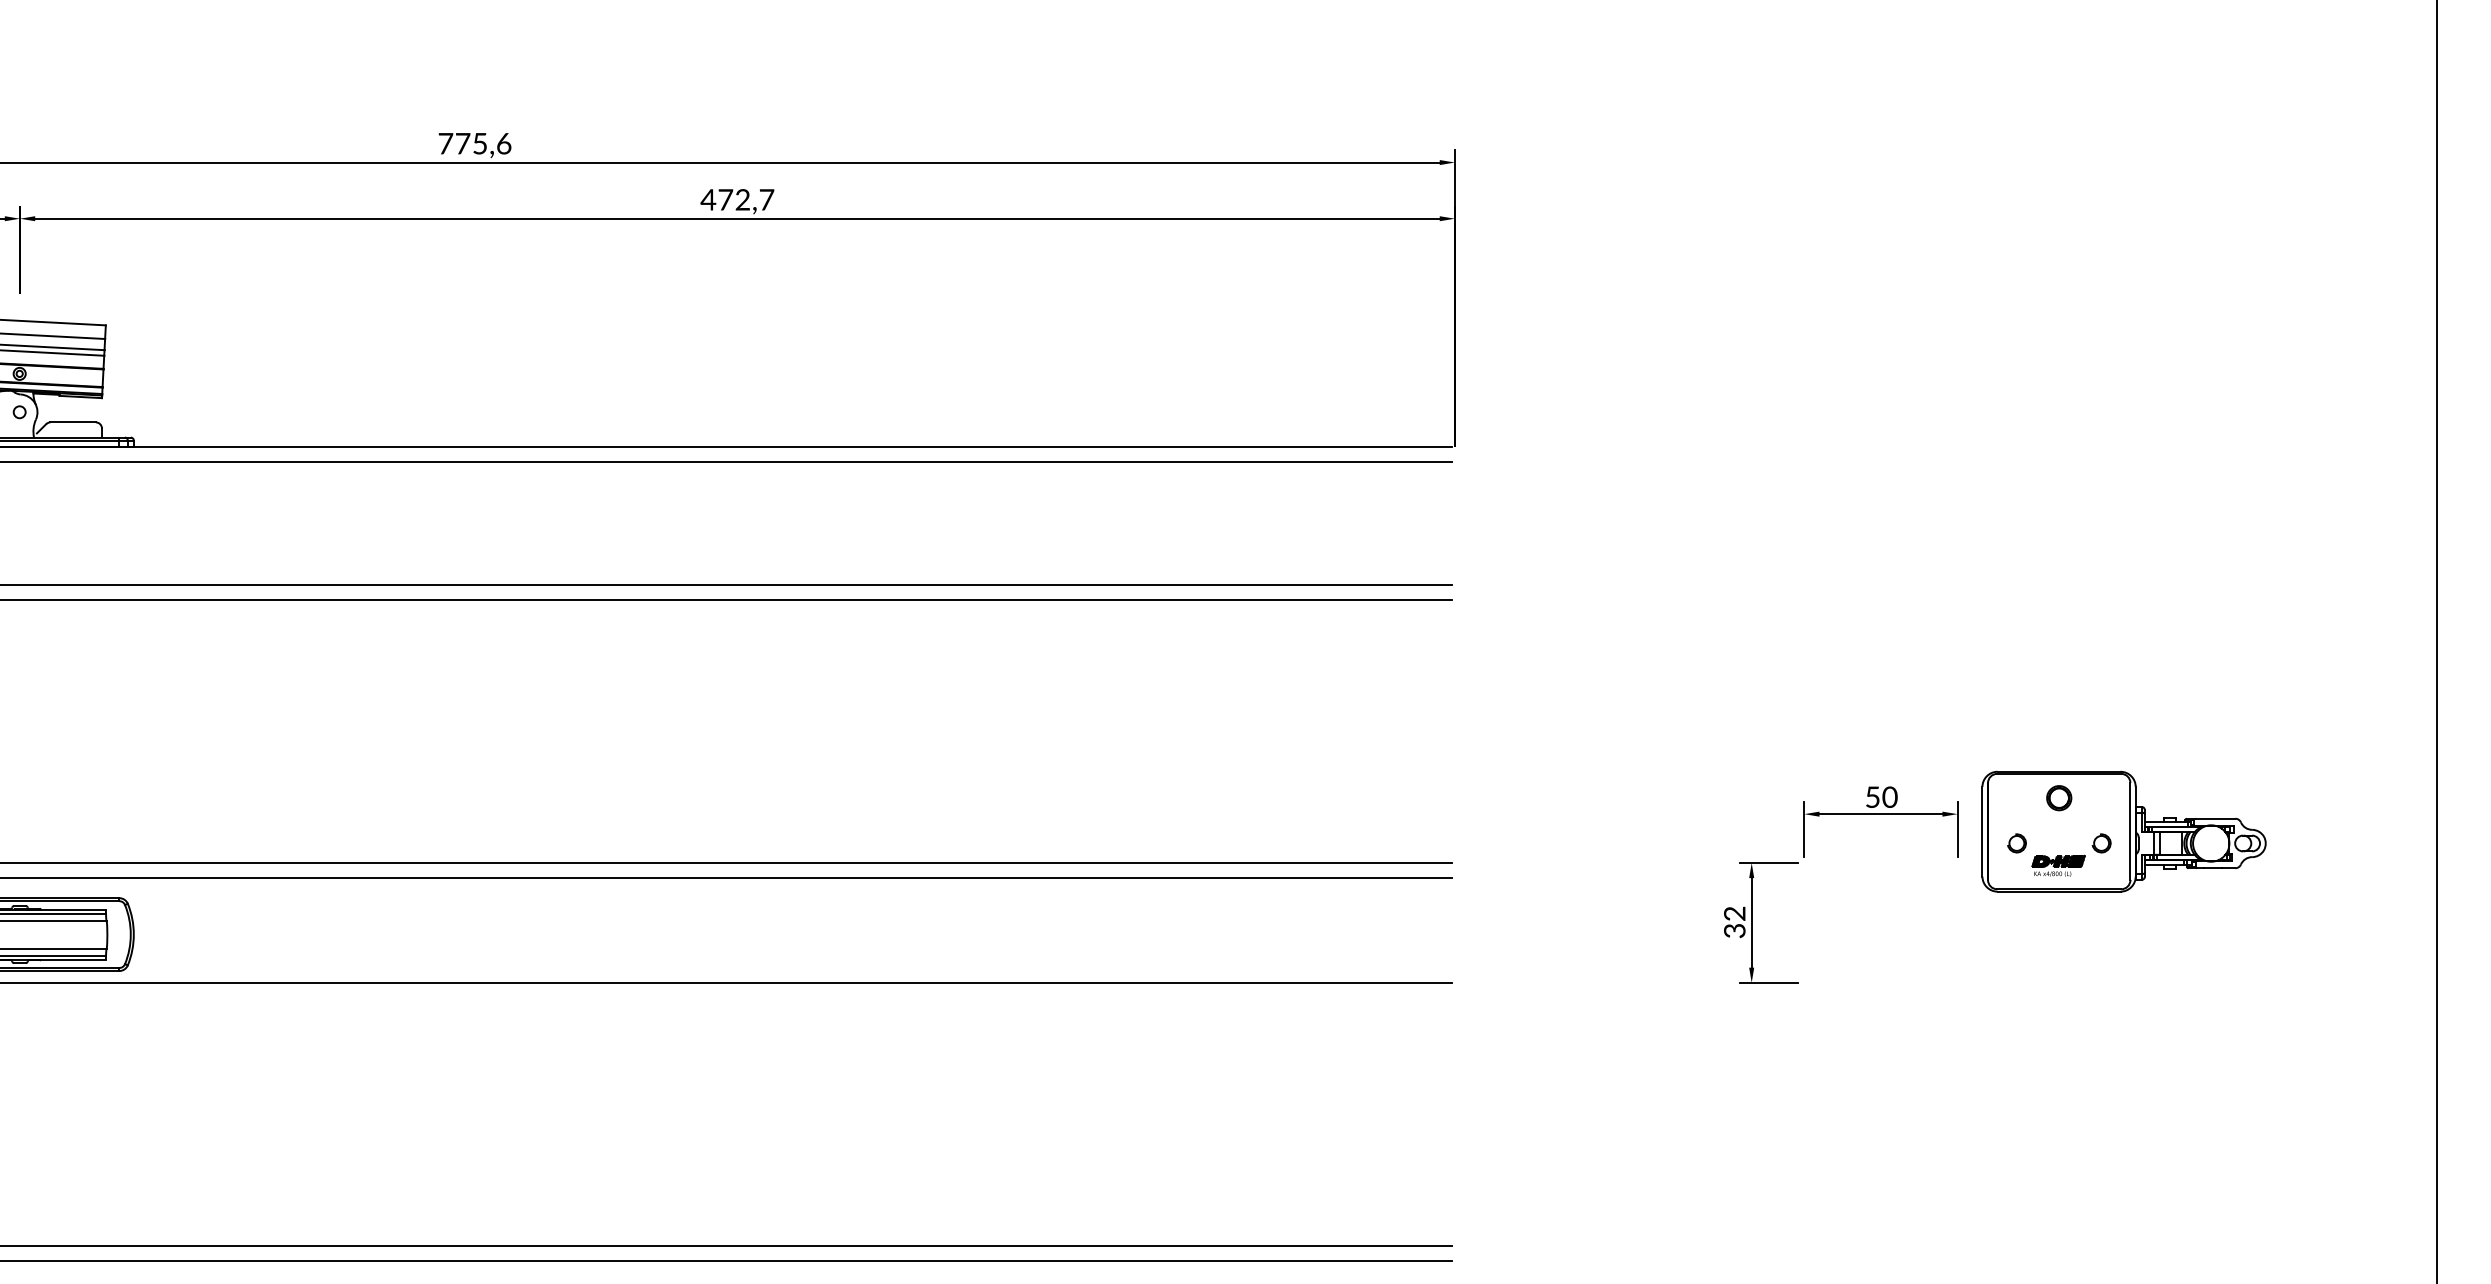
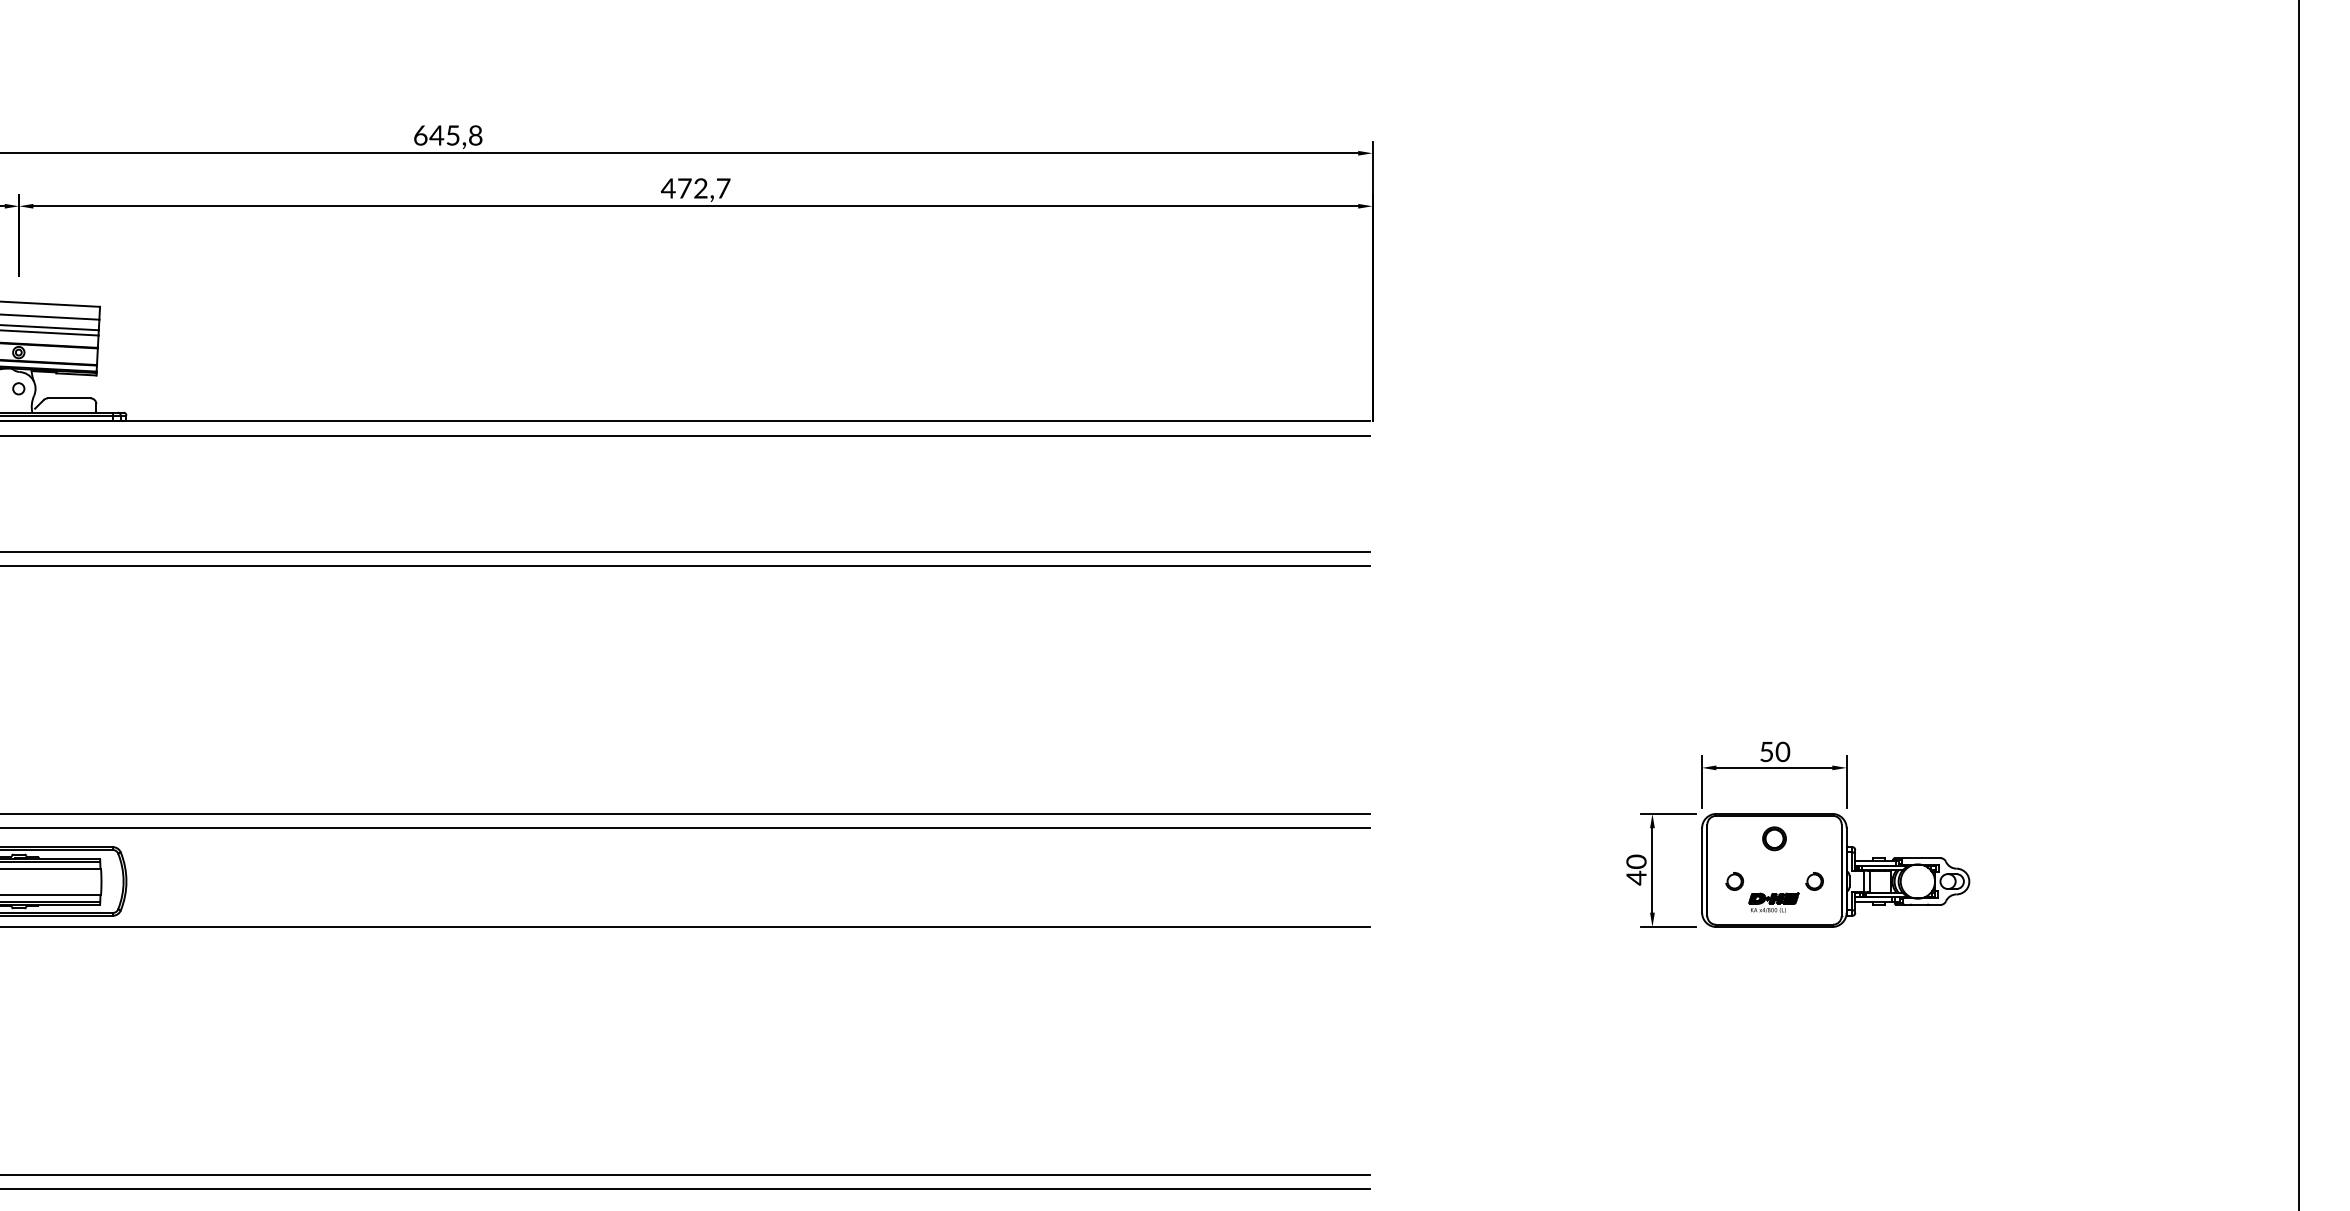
text: (475, 143) -> (448, 135), 775,6 -> 645,8
part: (2123, 831) -> (1835, 870), moved
text: (1734, 921) -> (1636, 869), 32 -> 40

